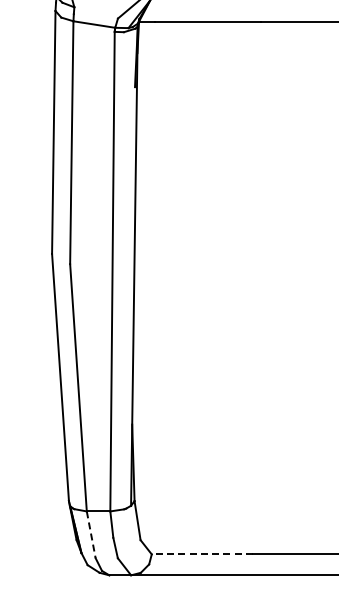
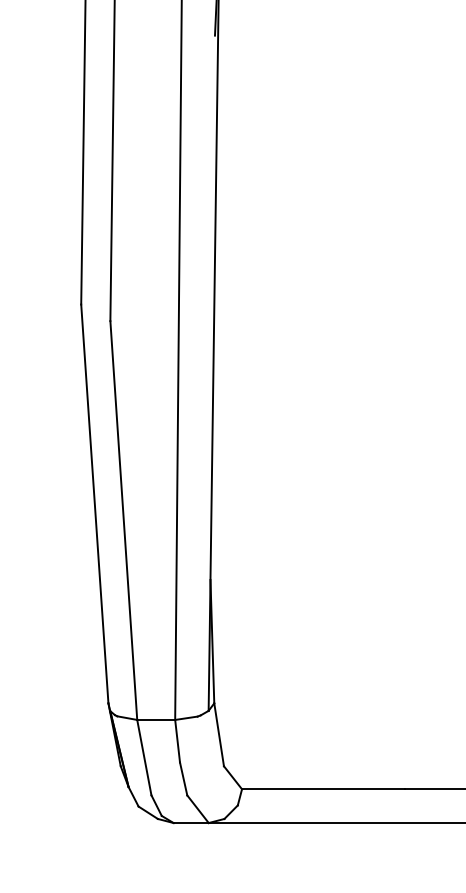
line: (91, 534) -> (144, 757), dashed -> solid
line: (202, 554) -> (323, 789), dashed -> solid

